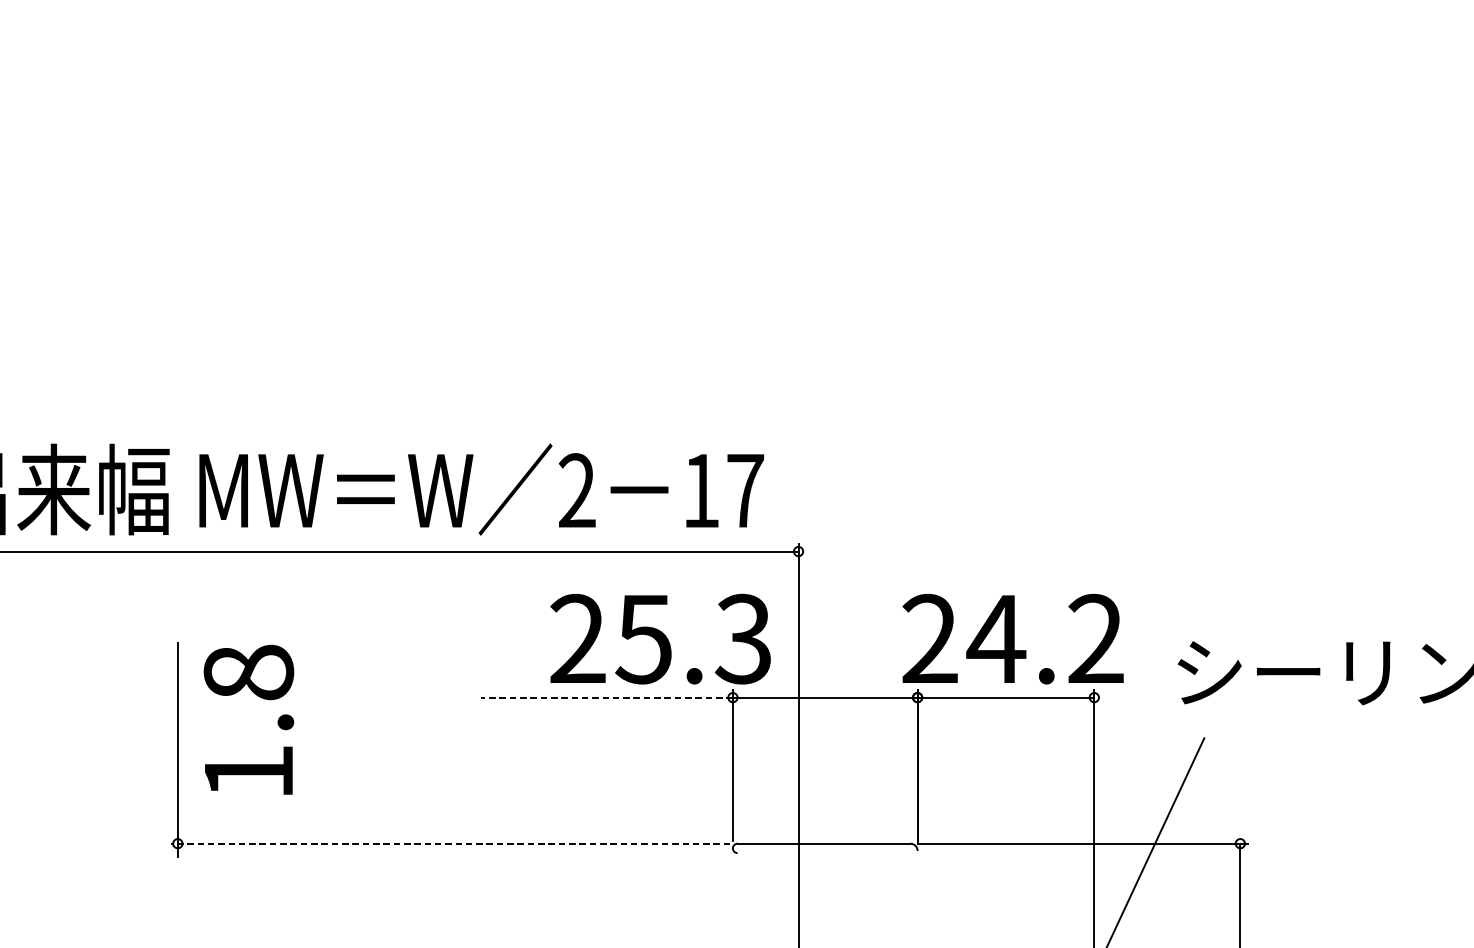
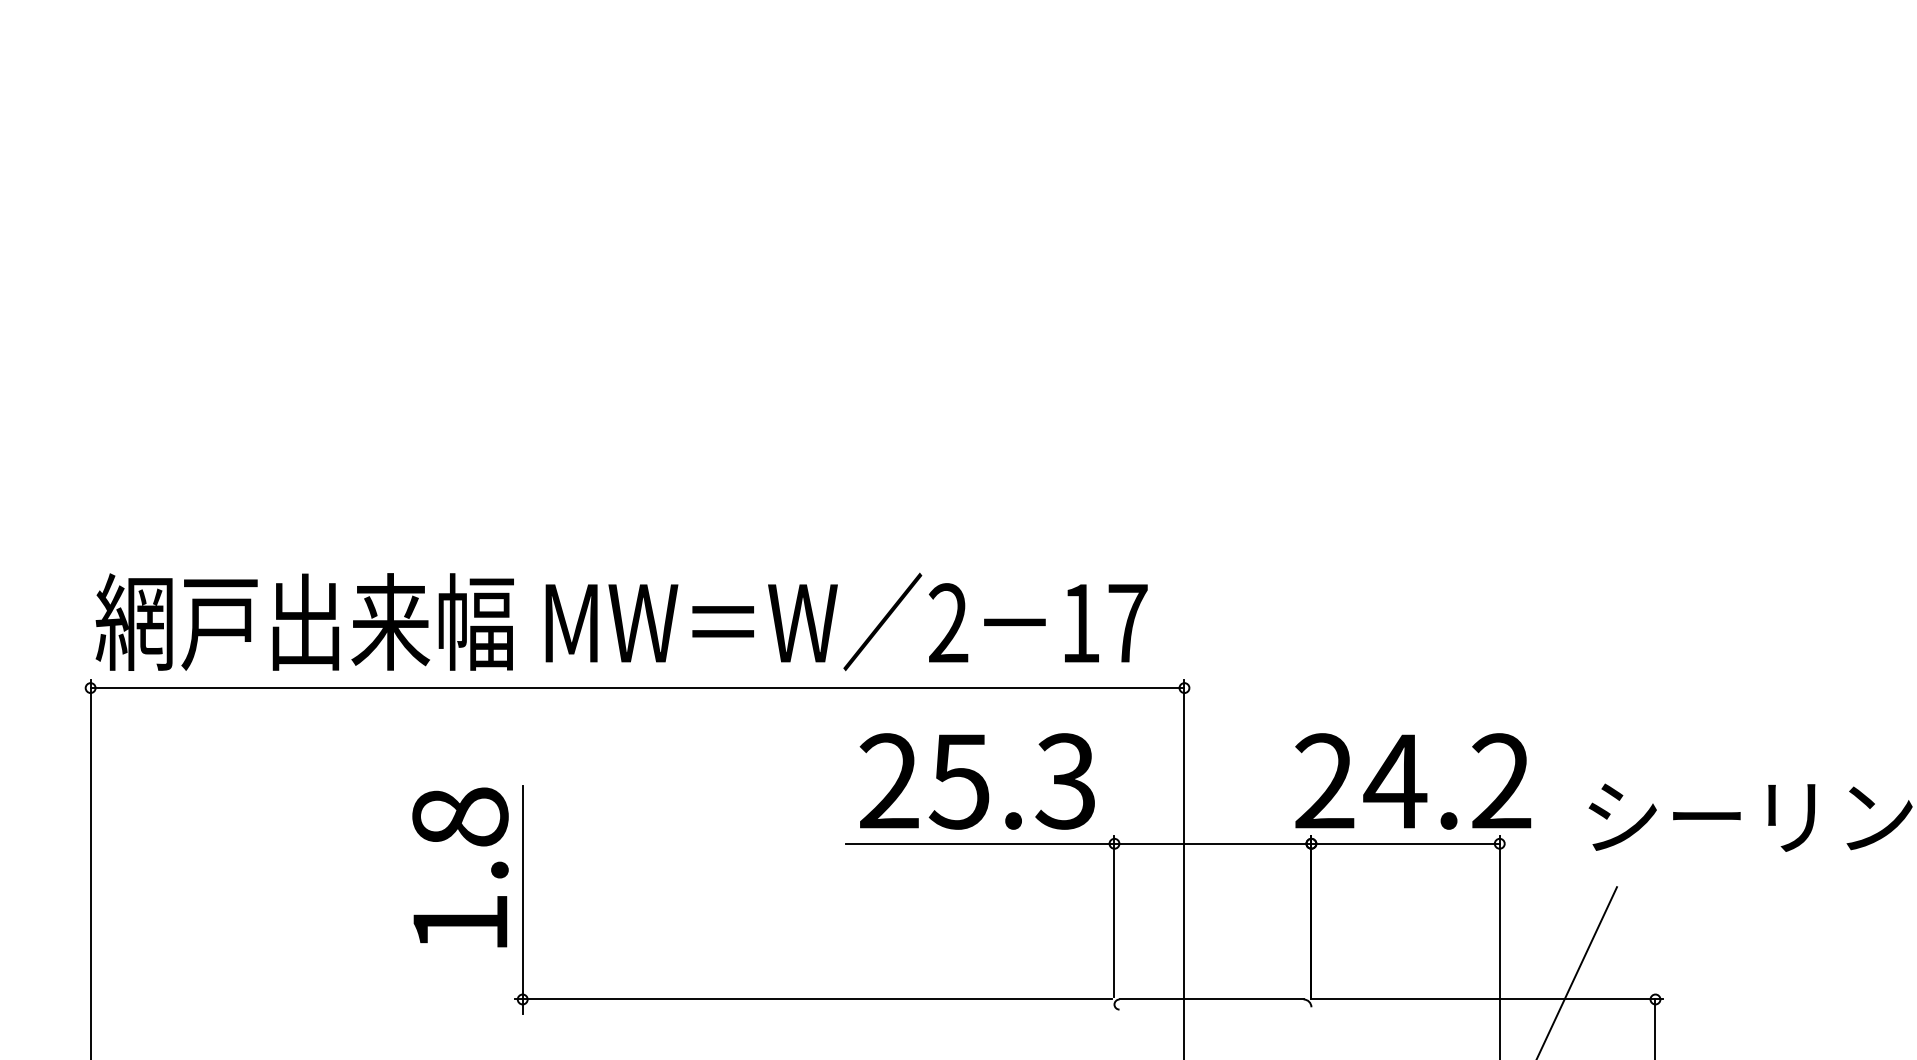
text: (659, 639) -> (976, 781), moved
line: (606, 697) -> (979, 843), dashed -> solid
text: (248, 719) -> (460, 867), moved
line: (449, 843) -> (812, 999), dashed -> solid

